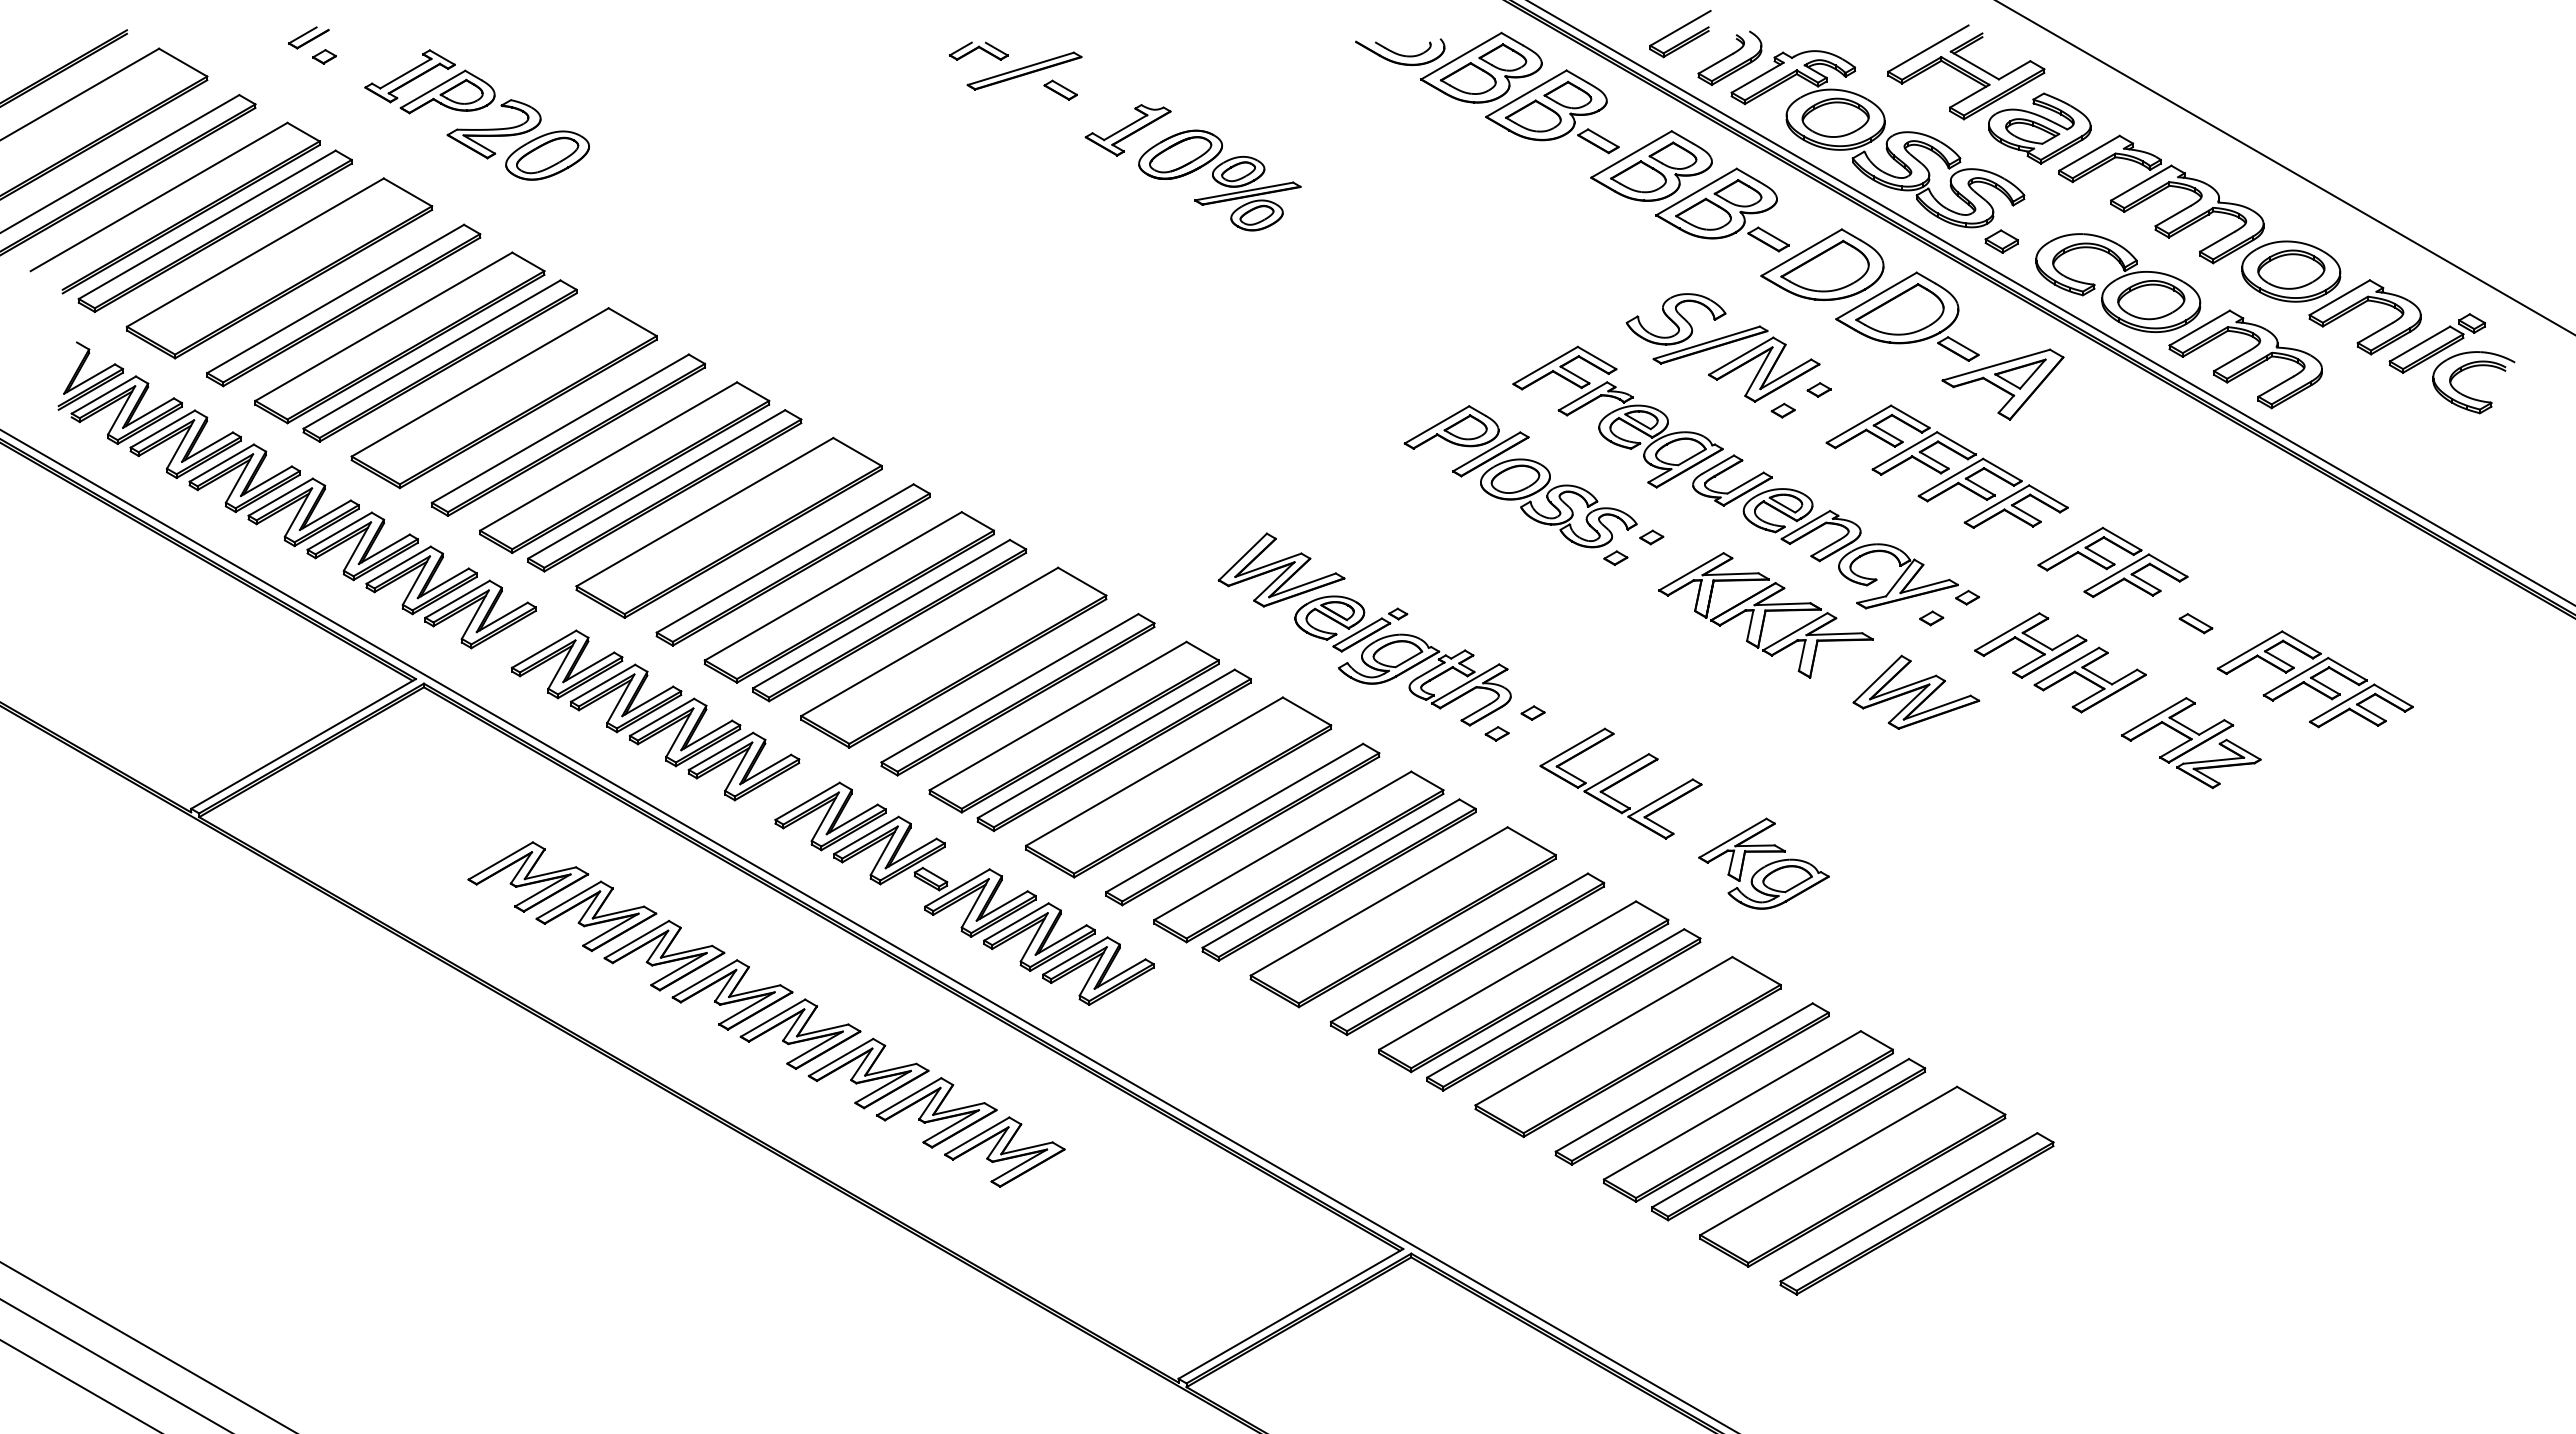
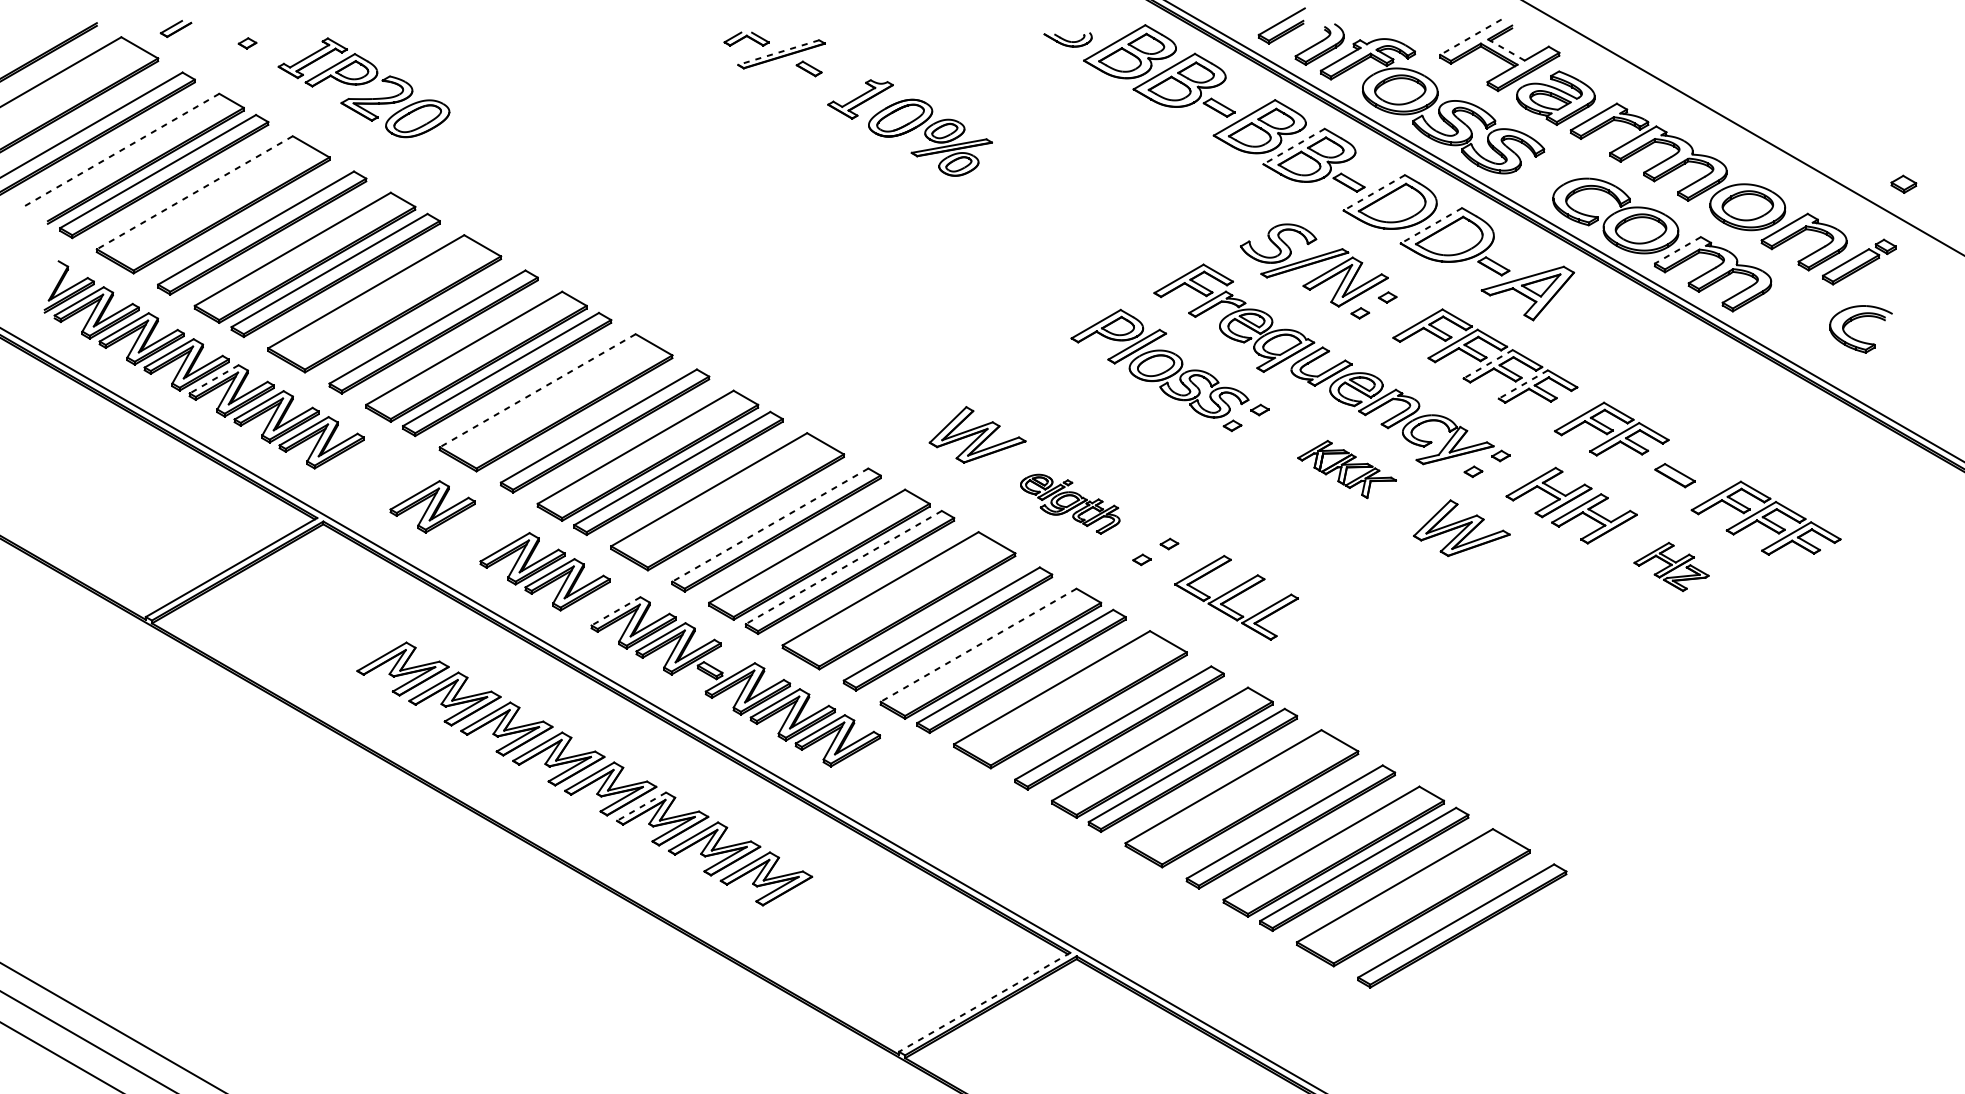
part: (308, 37) -> (175, 28), moved
line: (1927, 48) -> (1470, 37), solid -> dashed
part: (1400, 51) -> (1068, 39), size x0.7
line: (1974, 65) -> (1506, 50), solid -> dashed
line: (1020, 68) -> (778, 52), solid -> dashed
line: (1696, 192) -> (1294, 146), solid -> dashed
line: (158, 197) -> (120, 150), solid -> dashed
part: (2001, 241) -> (1903, 184), moved
line: (254, 252) -> (194, 192), solid -> dashed
line: (1801, 252) -> (1374, 192), solid -> dashed
line: (1876, 296) -> (1431, 226), solid -> dashed
line: (2199, 328) -> (1677, 250), solid -> dashed
part: (2467, 369) -> (1856, 319), moved
line: (1950, 477) -> (1487, 364), solid -> dashed
line: (280, 497) -> (213, 379), solid -> dashed
line: (1996, 504) -> (1522, 384), solid -> dashed
line: (704, 512) -> (537, 391), solid -> dashed
part: (480, 614) -> (366, 468), removed
part: (1765, 615) -> (1346, 469), size x0.6
part: (2195, 623) -> (1674, 475), size x1.6
part: (1402, 660) -> (1069, 503), size x0.6
line: (1009, 688) -> (770, 525), solid -> dashed
part: (626, 698) -> (477, 532), removed
part: (2191, 743) -> (1671, 567), size x0.7
line: (1105, 744) -> (843, 567), solid -> dashed
line: (807, 801) -> (615, 611), solid -> dashed
line: (1282, 846) -> (978, 645), solid -> dashed
part: (1763, 863) -> (1345, 658), removed
line: (840, 1057) -> (641, 806), solid -> dashed
line: (1290, 1313) -> (984, 1002), solid -> dashed

